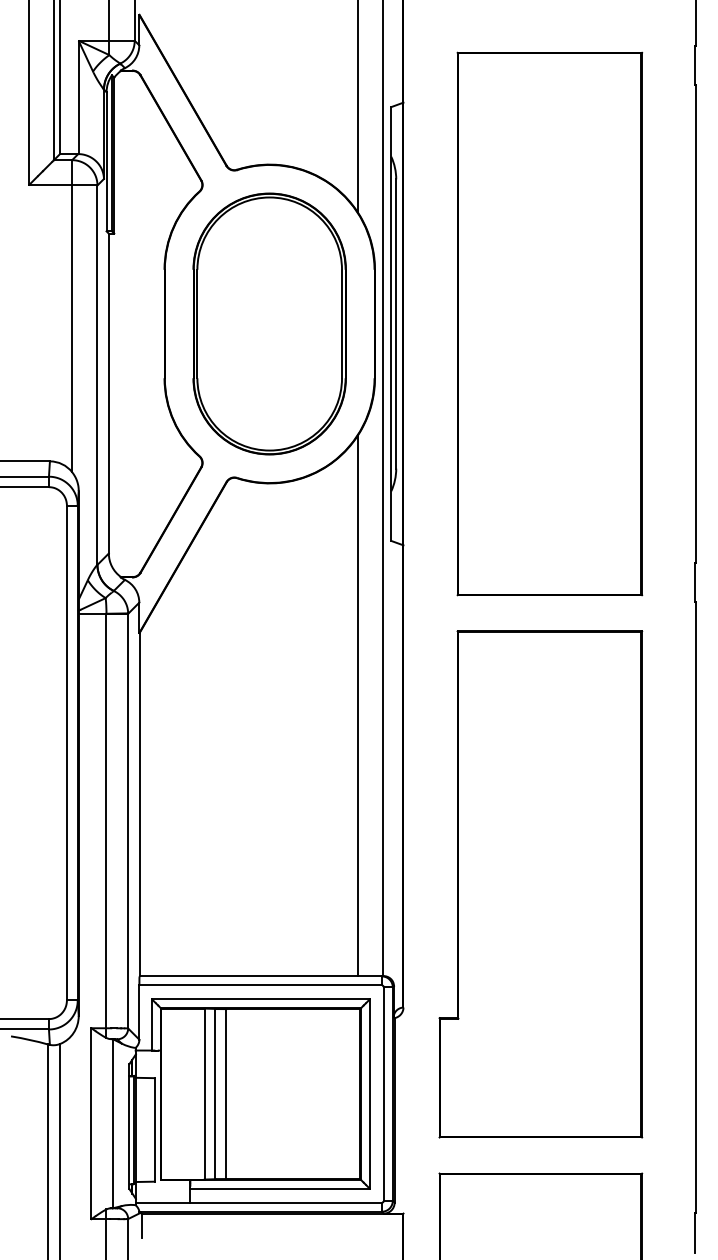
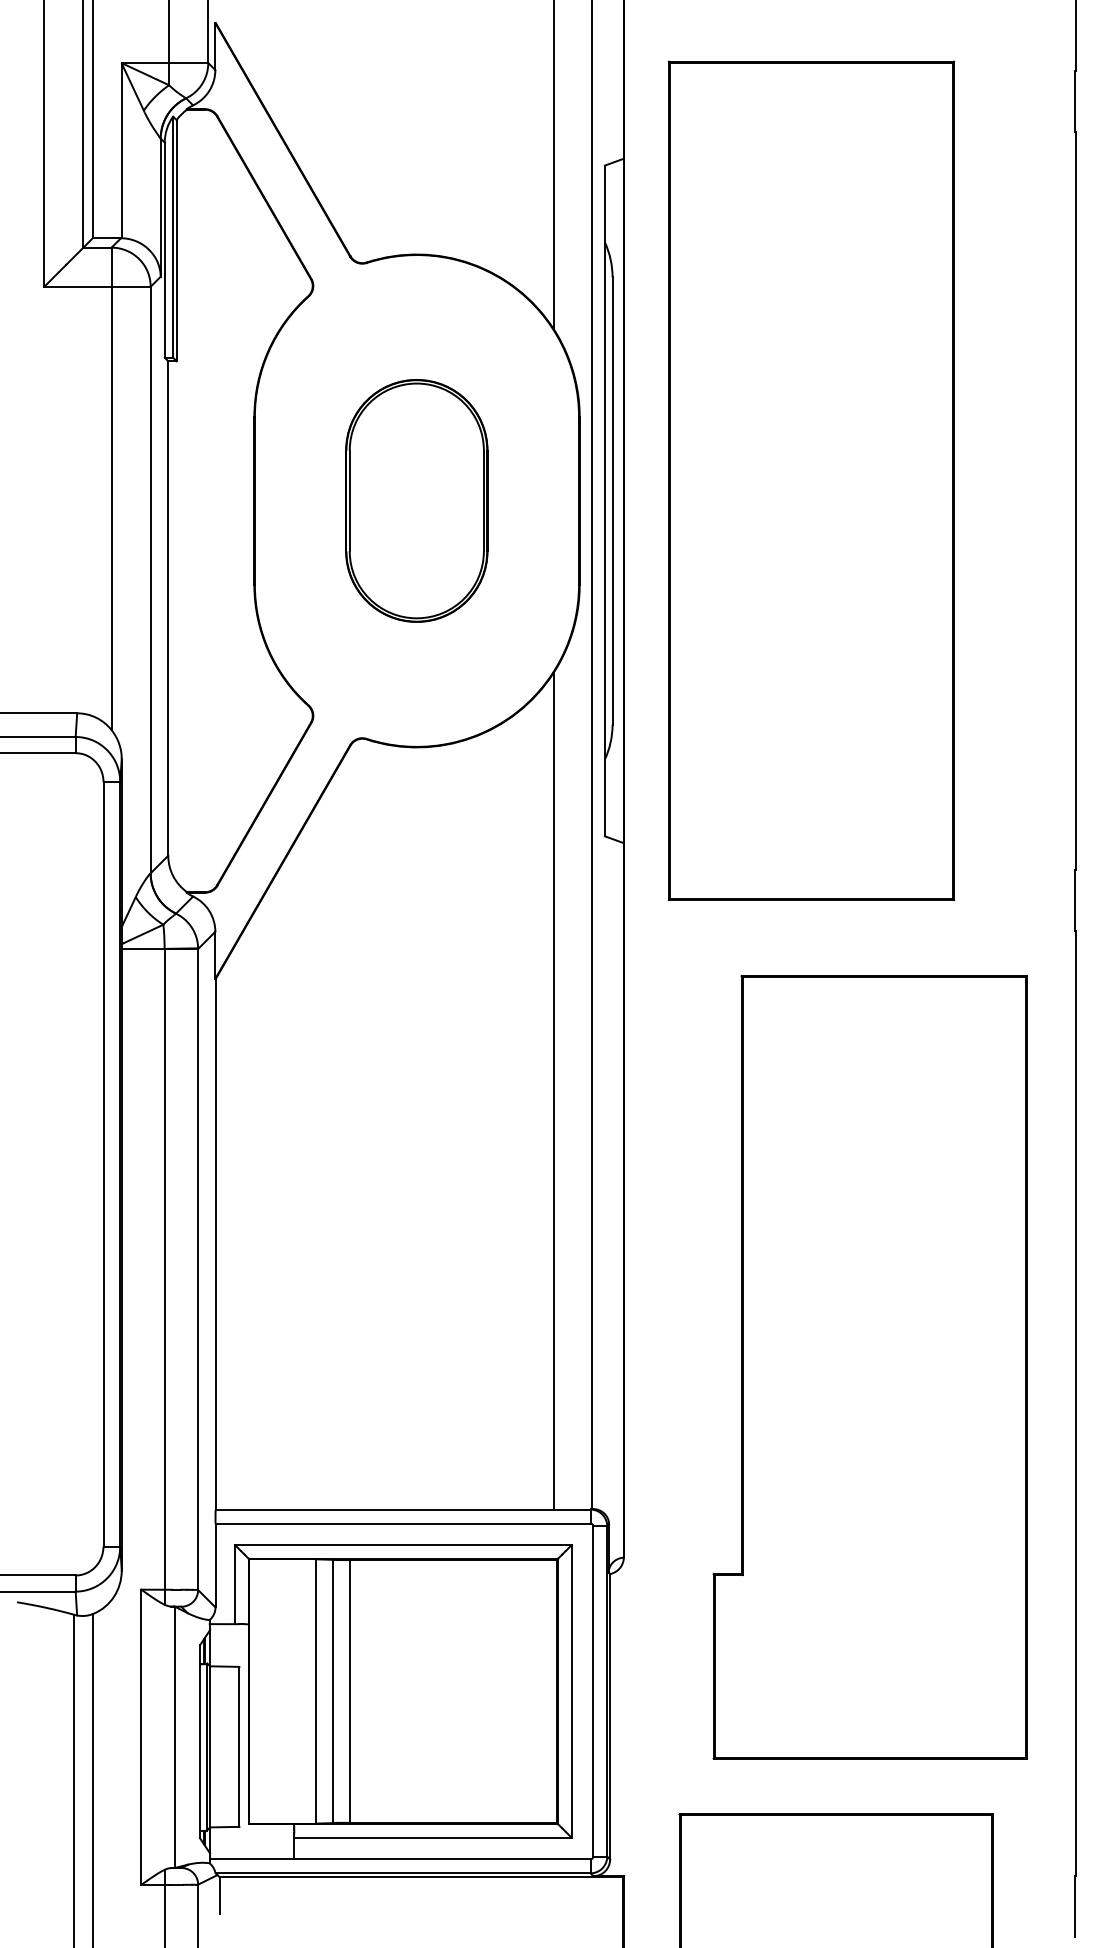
part: (269, 323) -> (416, 500), size x0.6
part: (549, 323) -> (810, 480), moved
part: (540, 884) -> (869, 1367), moved

